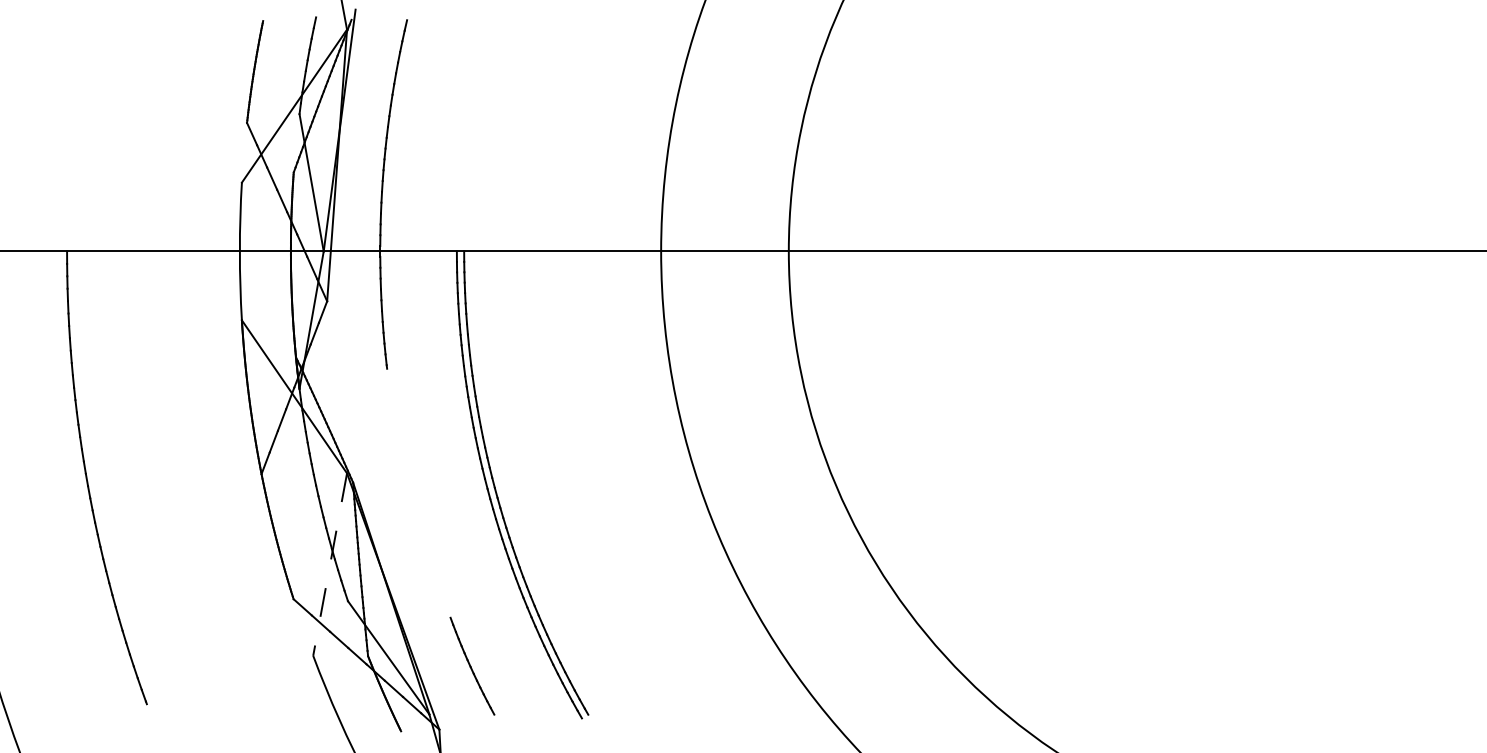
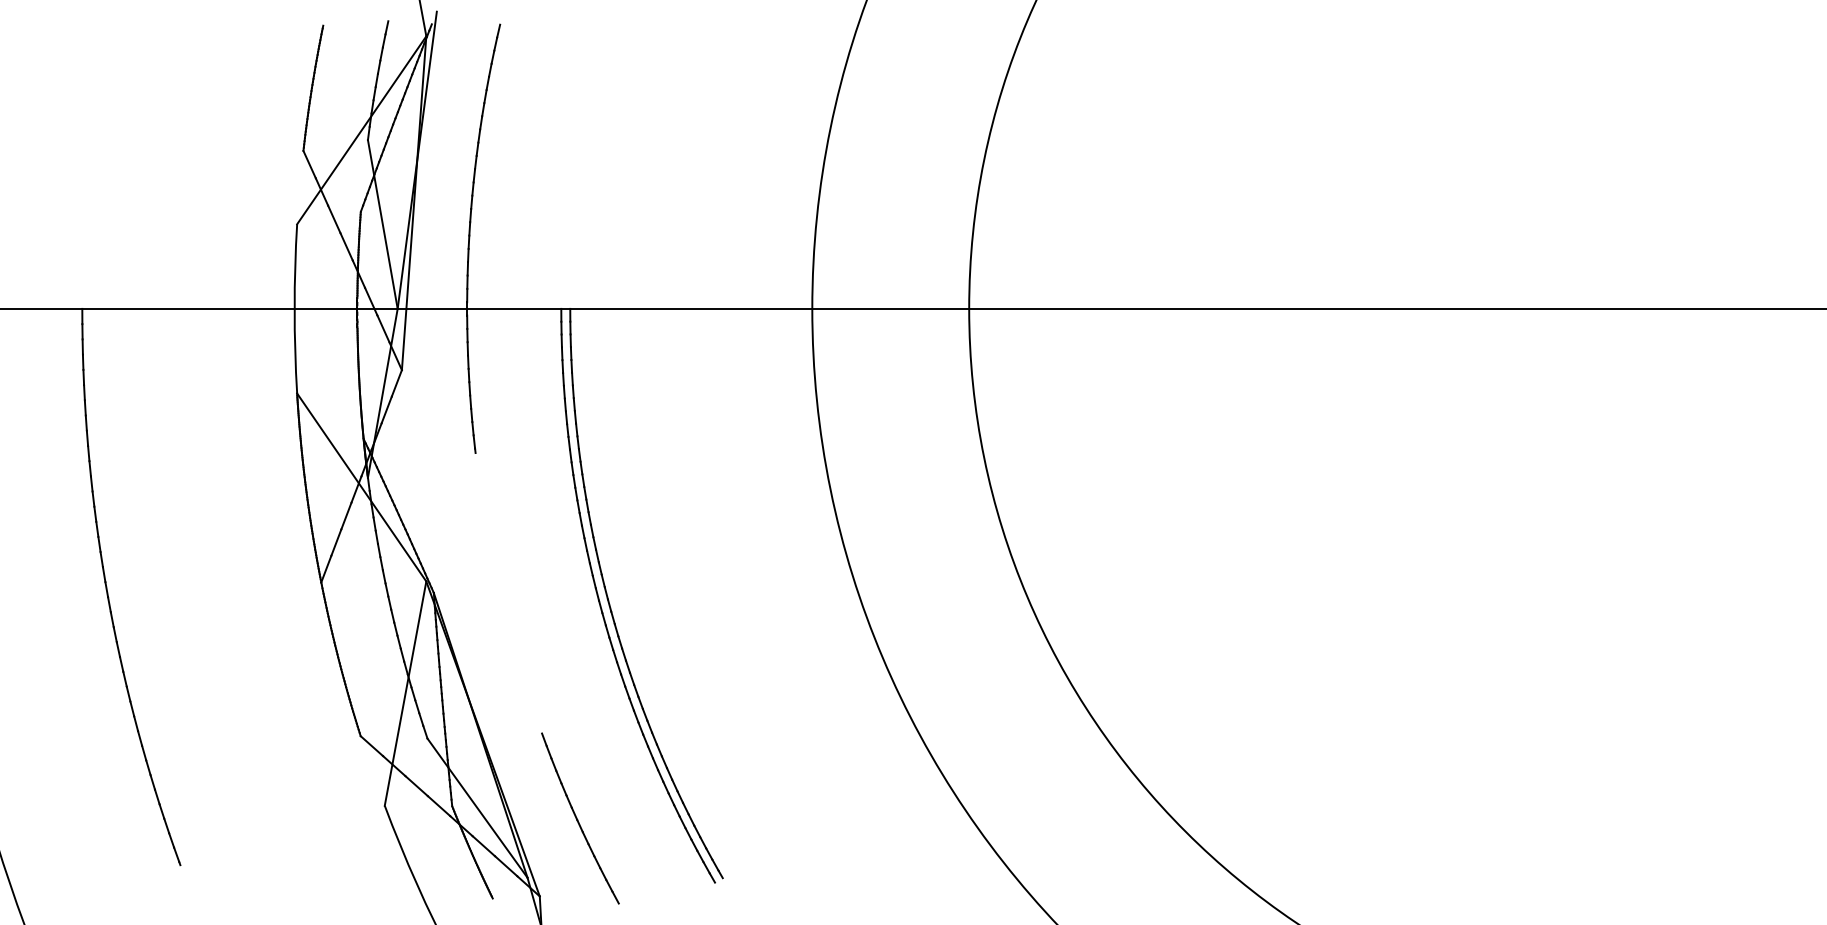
line: (330, 565) -> (405, 694), dashed -> solid
part: (472, 666) -> (580, 818), size x1.43

